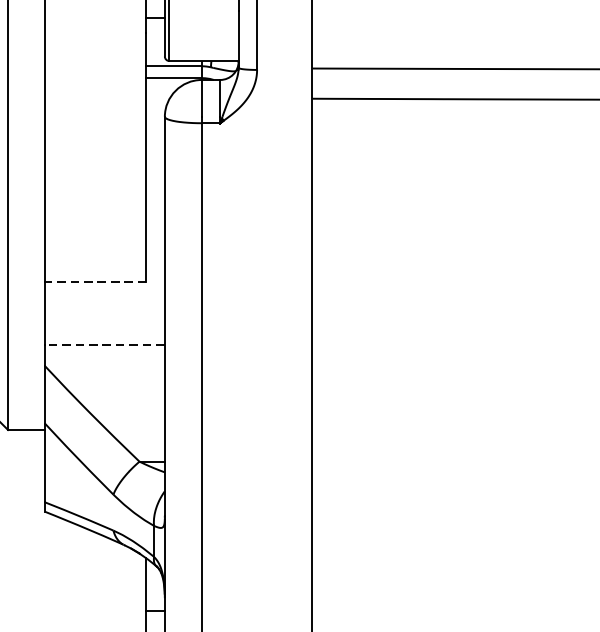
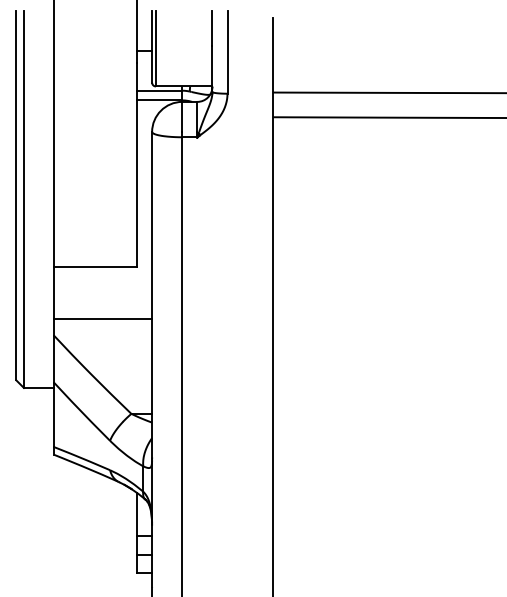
line: (95, 282) -> (95, 267), dashed -> solid
line: (105, 344) -> (103, 318), dashed -> solid

